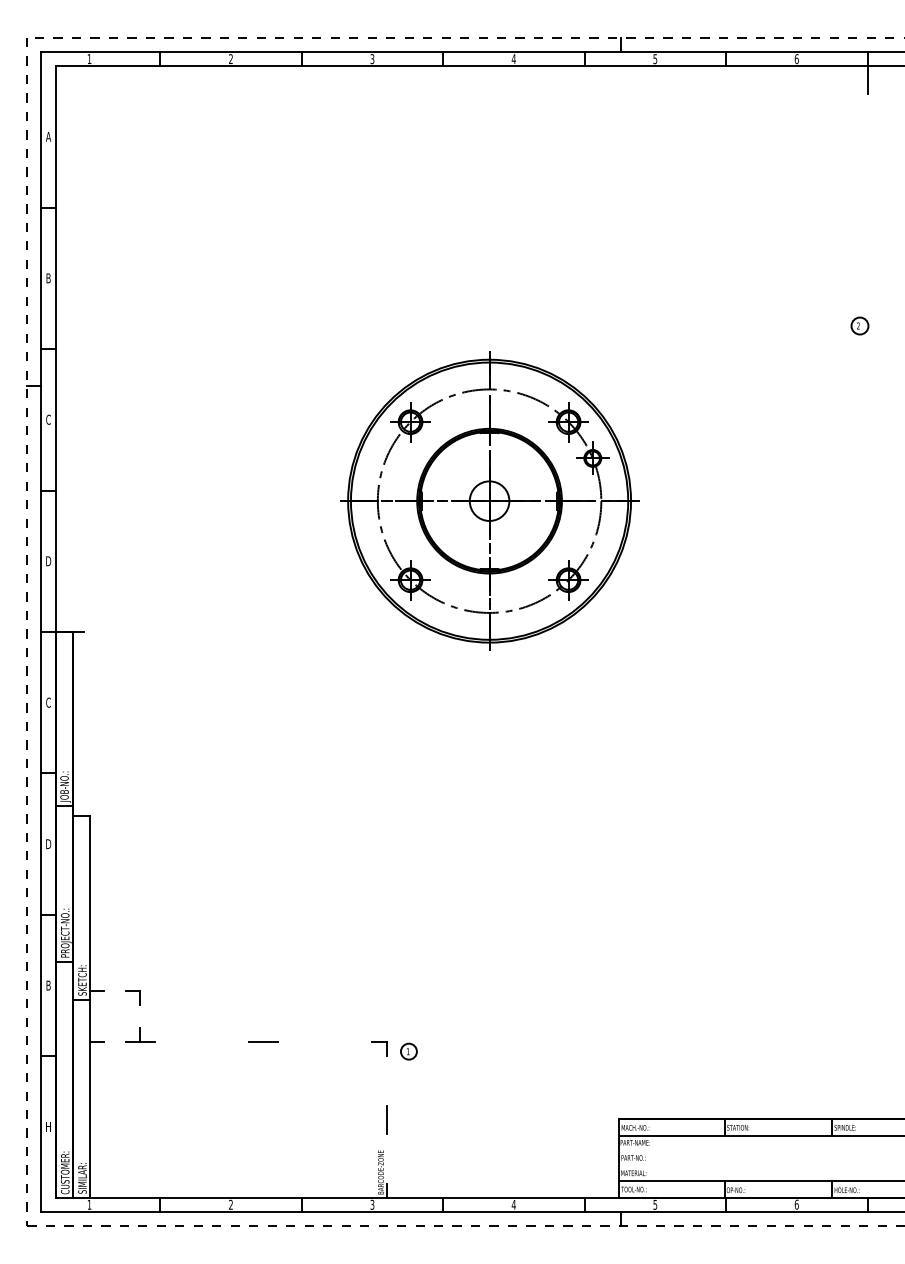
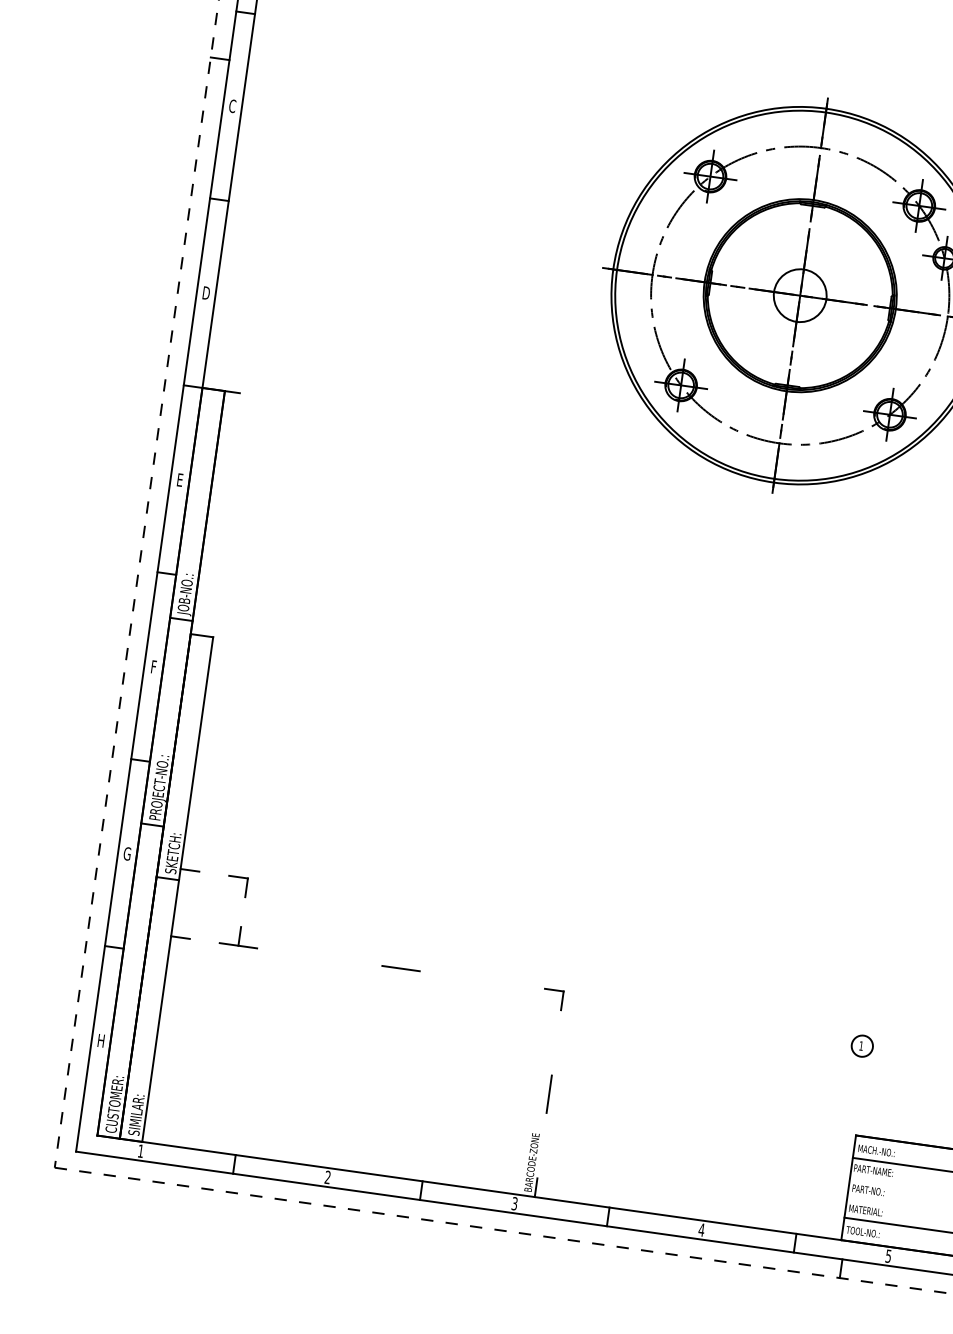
text: (48, 702) -> (179, 479), C -> E
text: (48, 844) -> (153, 667), D -> F
text: (47, 985) -> (126, 853), B -> G
part: (408, 1051) -> (861, 1045), moved

